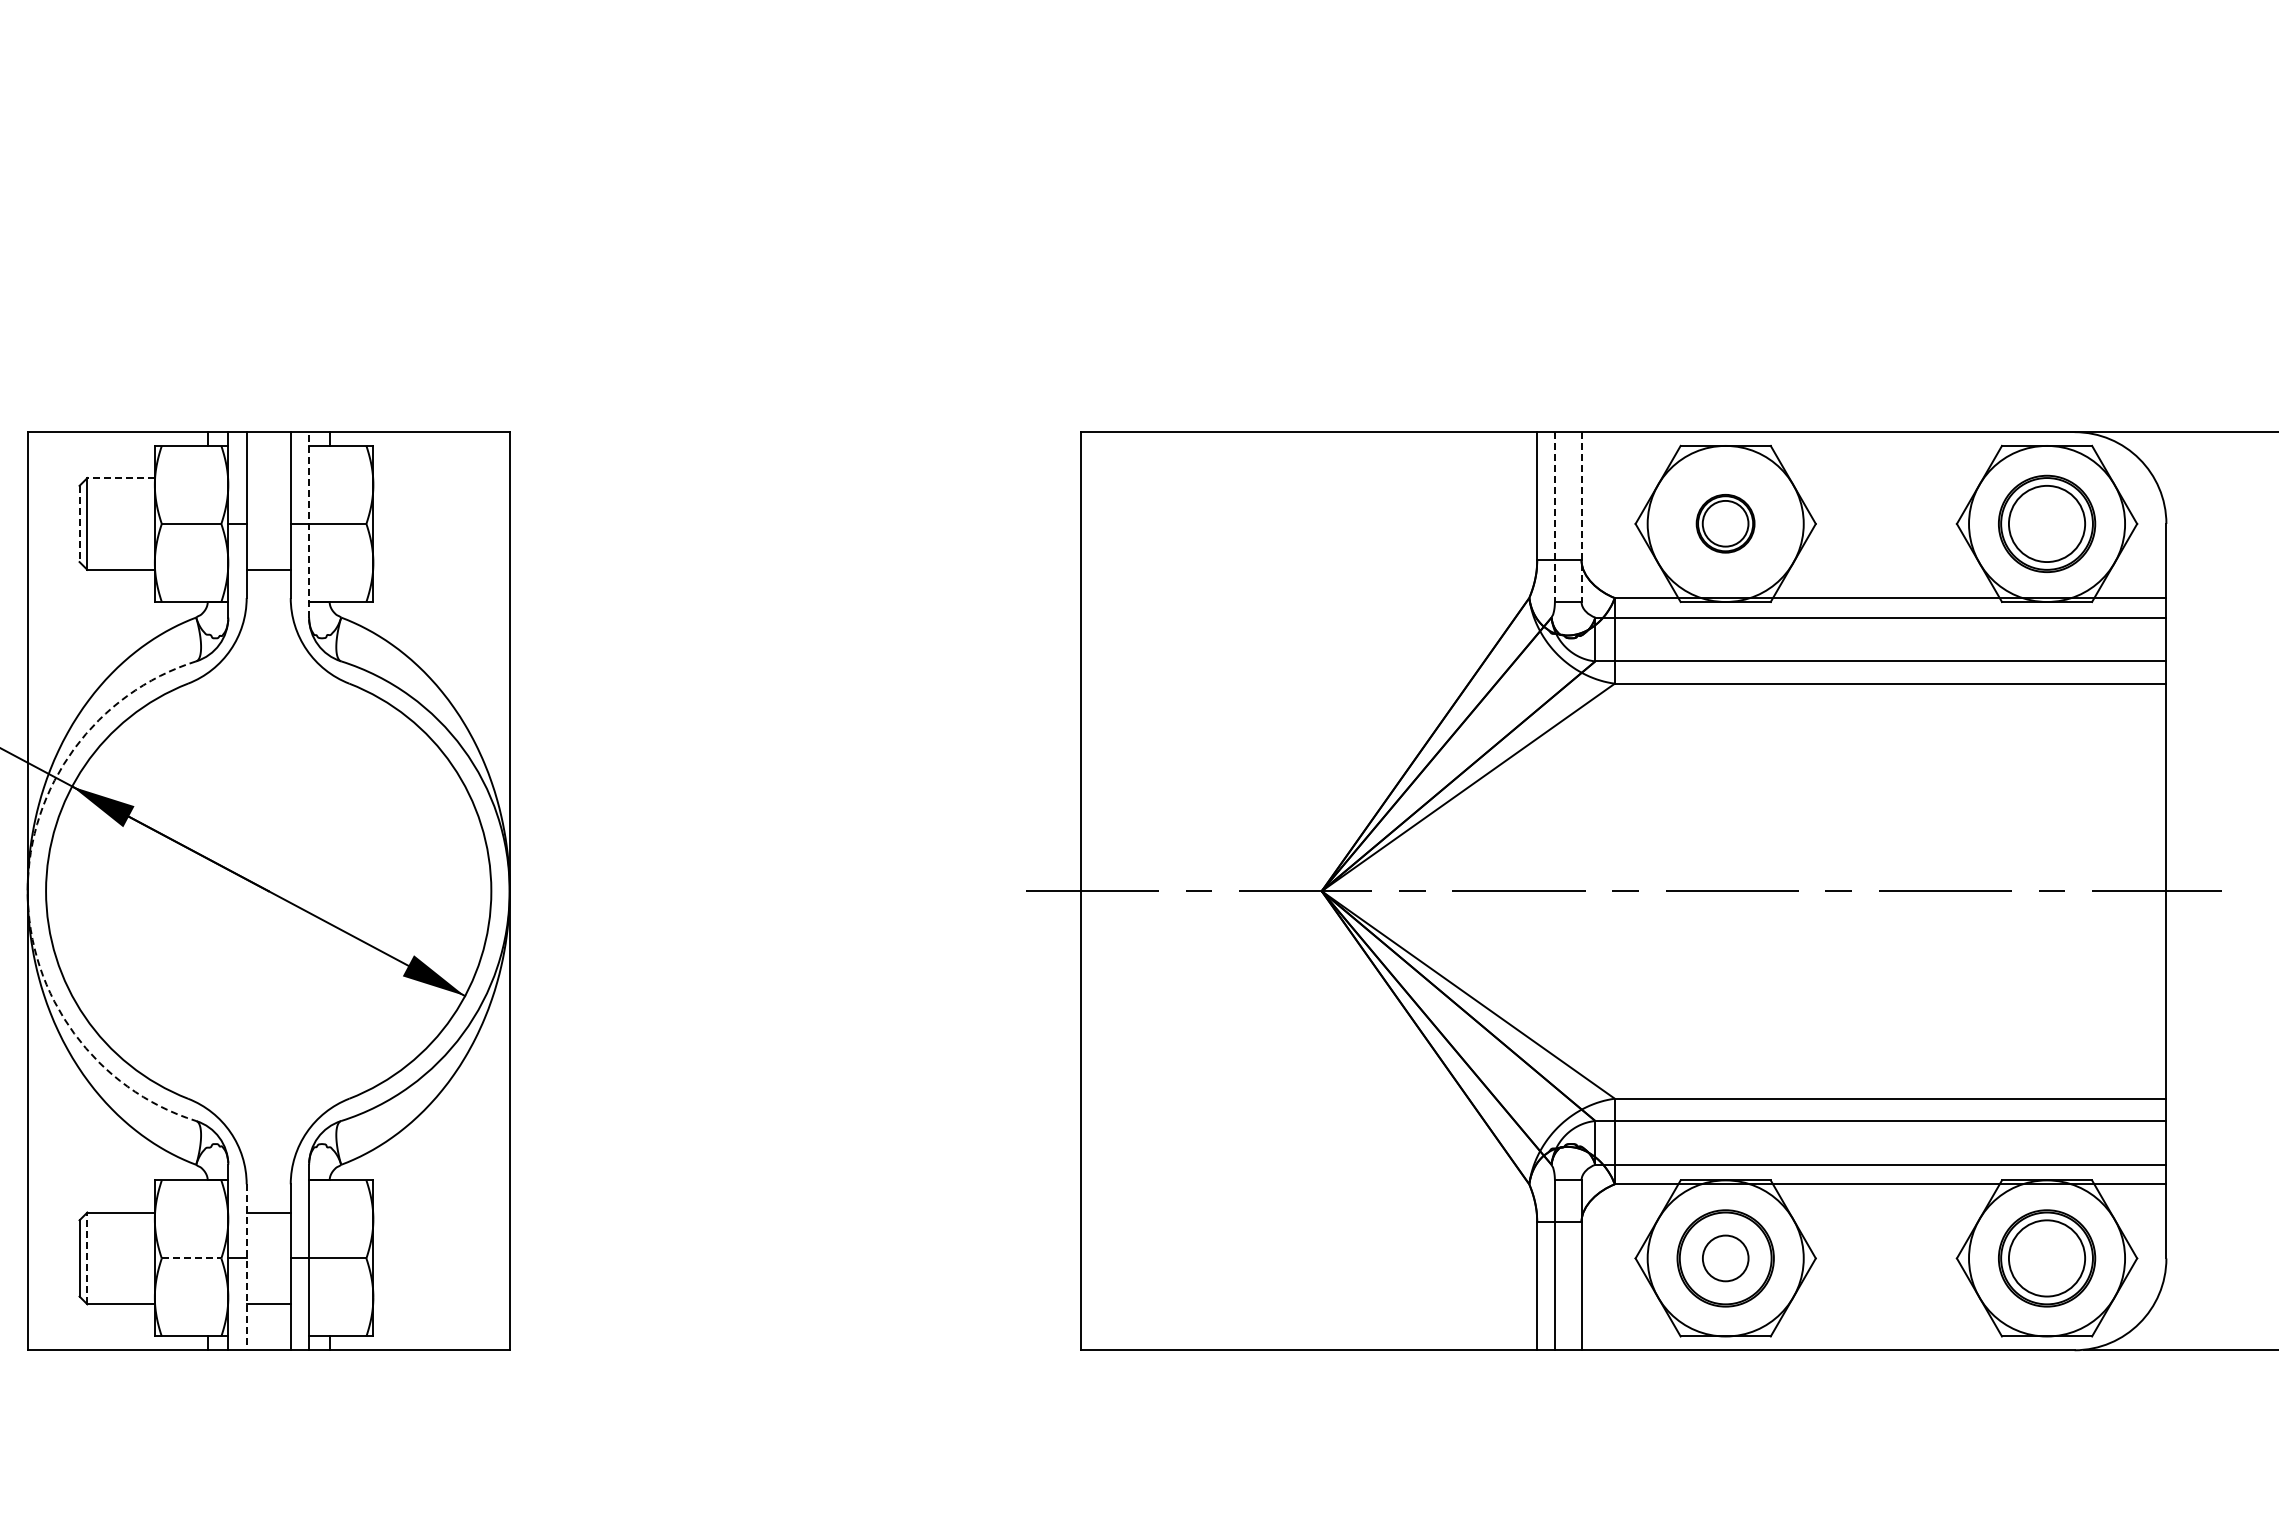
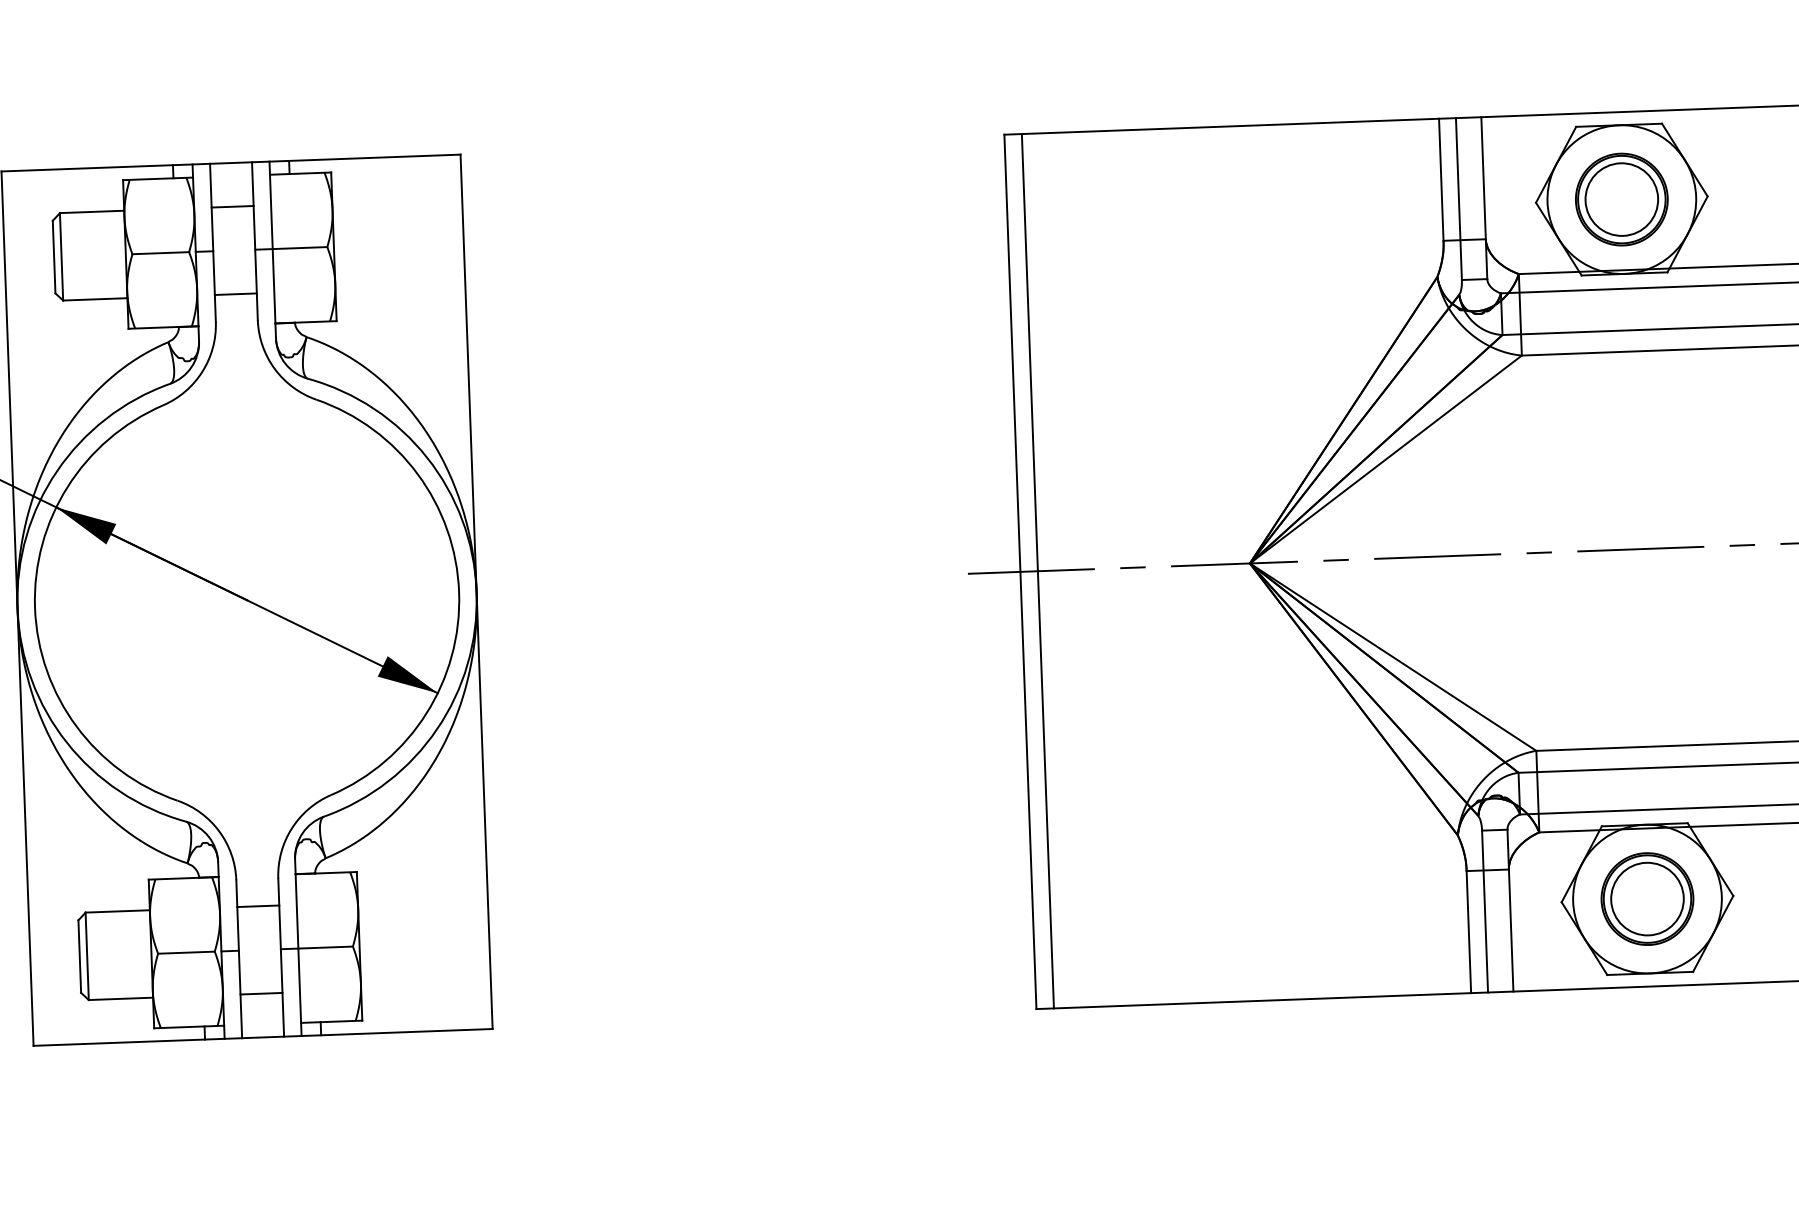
line: (121, 478) -> (92, 212), dashed -> solid
line: (268, 478) -> (232, 207), added
line: (1554, 517) -> (1458, 199), dashed -> solid
line: (1581, 517) -> (1484, 198), dashed -> solid
part: (1725, 523) -> (1621, 199), size x1.67
line: (79, 524) -> (54, 257), dashed -> solid
line: (309, 524) -> (273, 249), dashed -> solid
arc: (27, 891) -> (17, 608), dashed -> solid
line: (1099, 891) -> (1038, 571), added
line: (87, 1258) -> (87, 956), dashed -> solid
line: (191, 1258) -> (186, 952), dashed -> solid
circle: (1725, 1258) -> (1647, 899), size x1.67
line: (246, 1267) -> (239, 959), dashed -> solid

